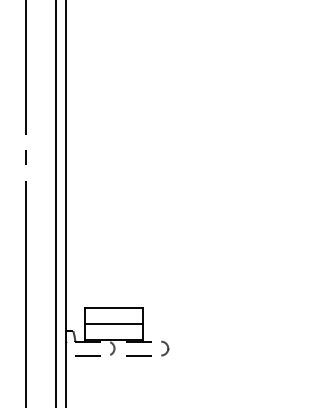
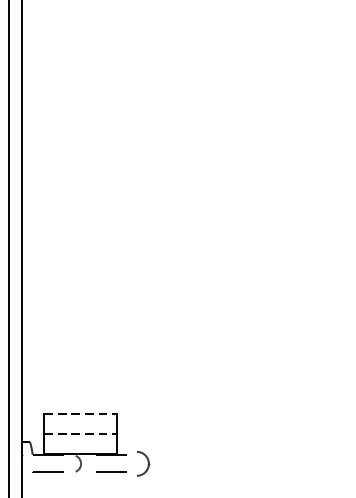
line: (114, 307) -> (81, 413), solid -> dashed
line: (114, 324) -> (81, 434), solid -> dashed
part: (165, 348) -> (144, 463), size x1.4

